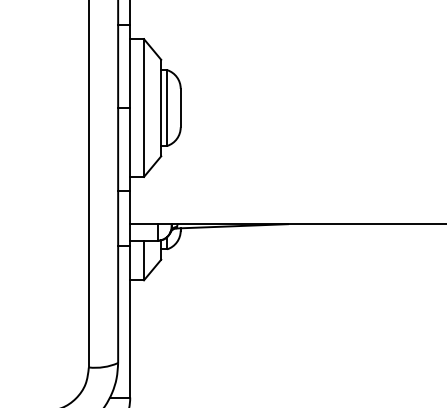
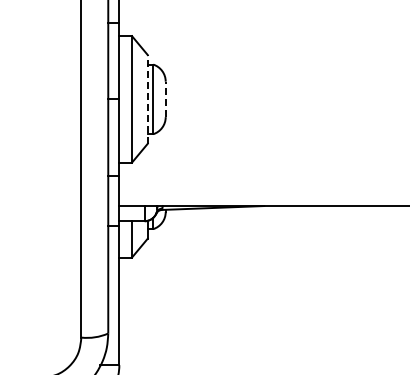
line: (160, 107) -> (147, 98), solid -> dashed
line: (180, 108) -> (165, 99), solid -> dashed

